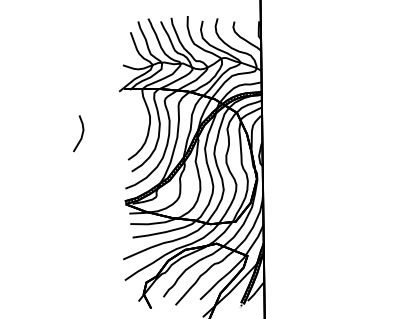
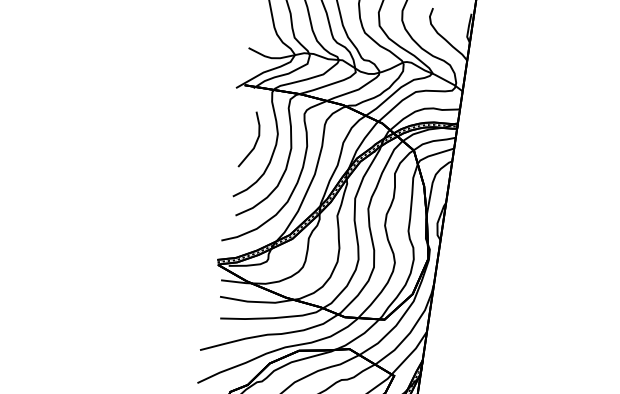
line: (81, 133) -> (255, 140), moved

